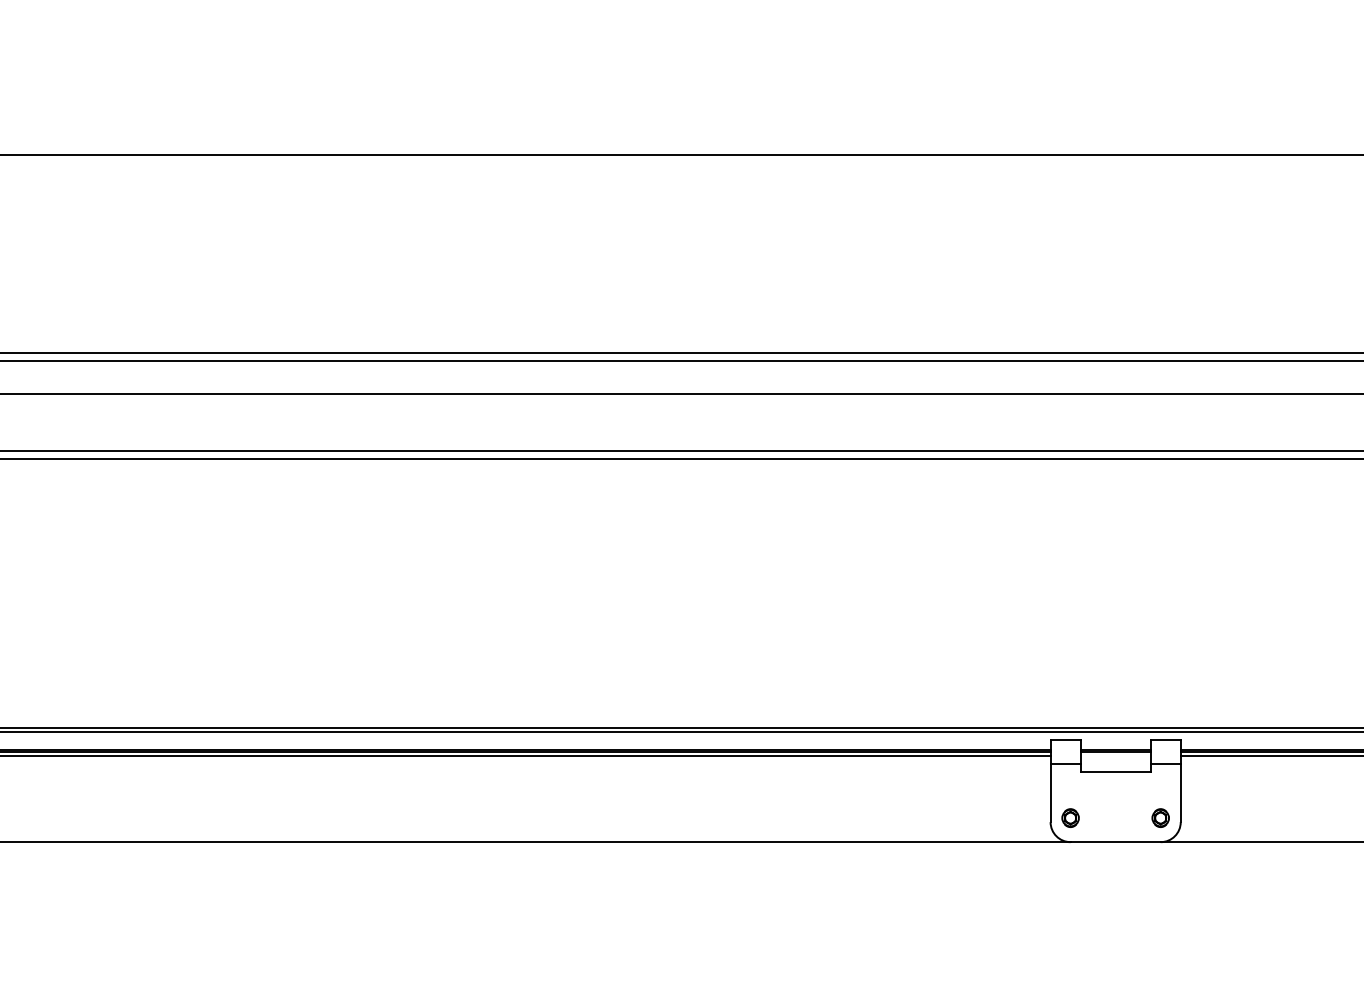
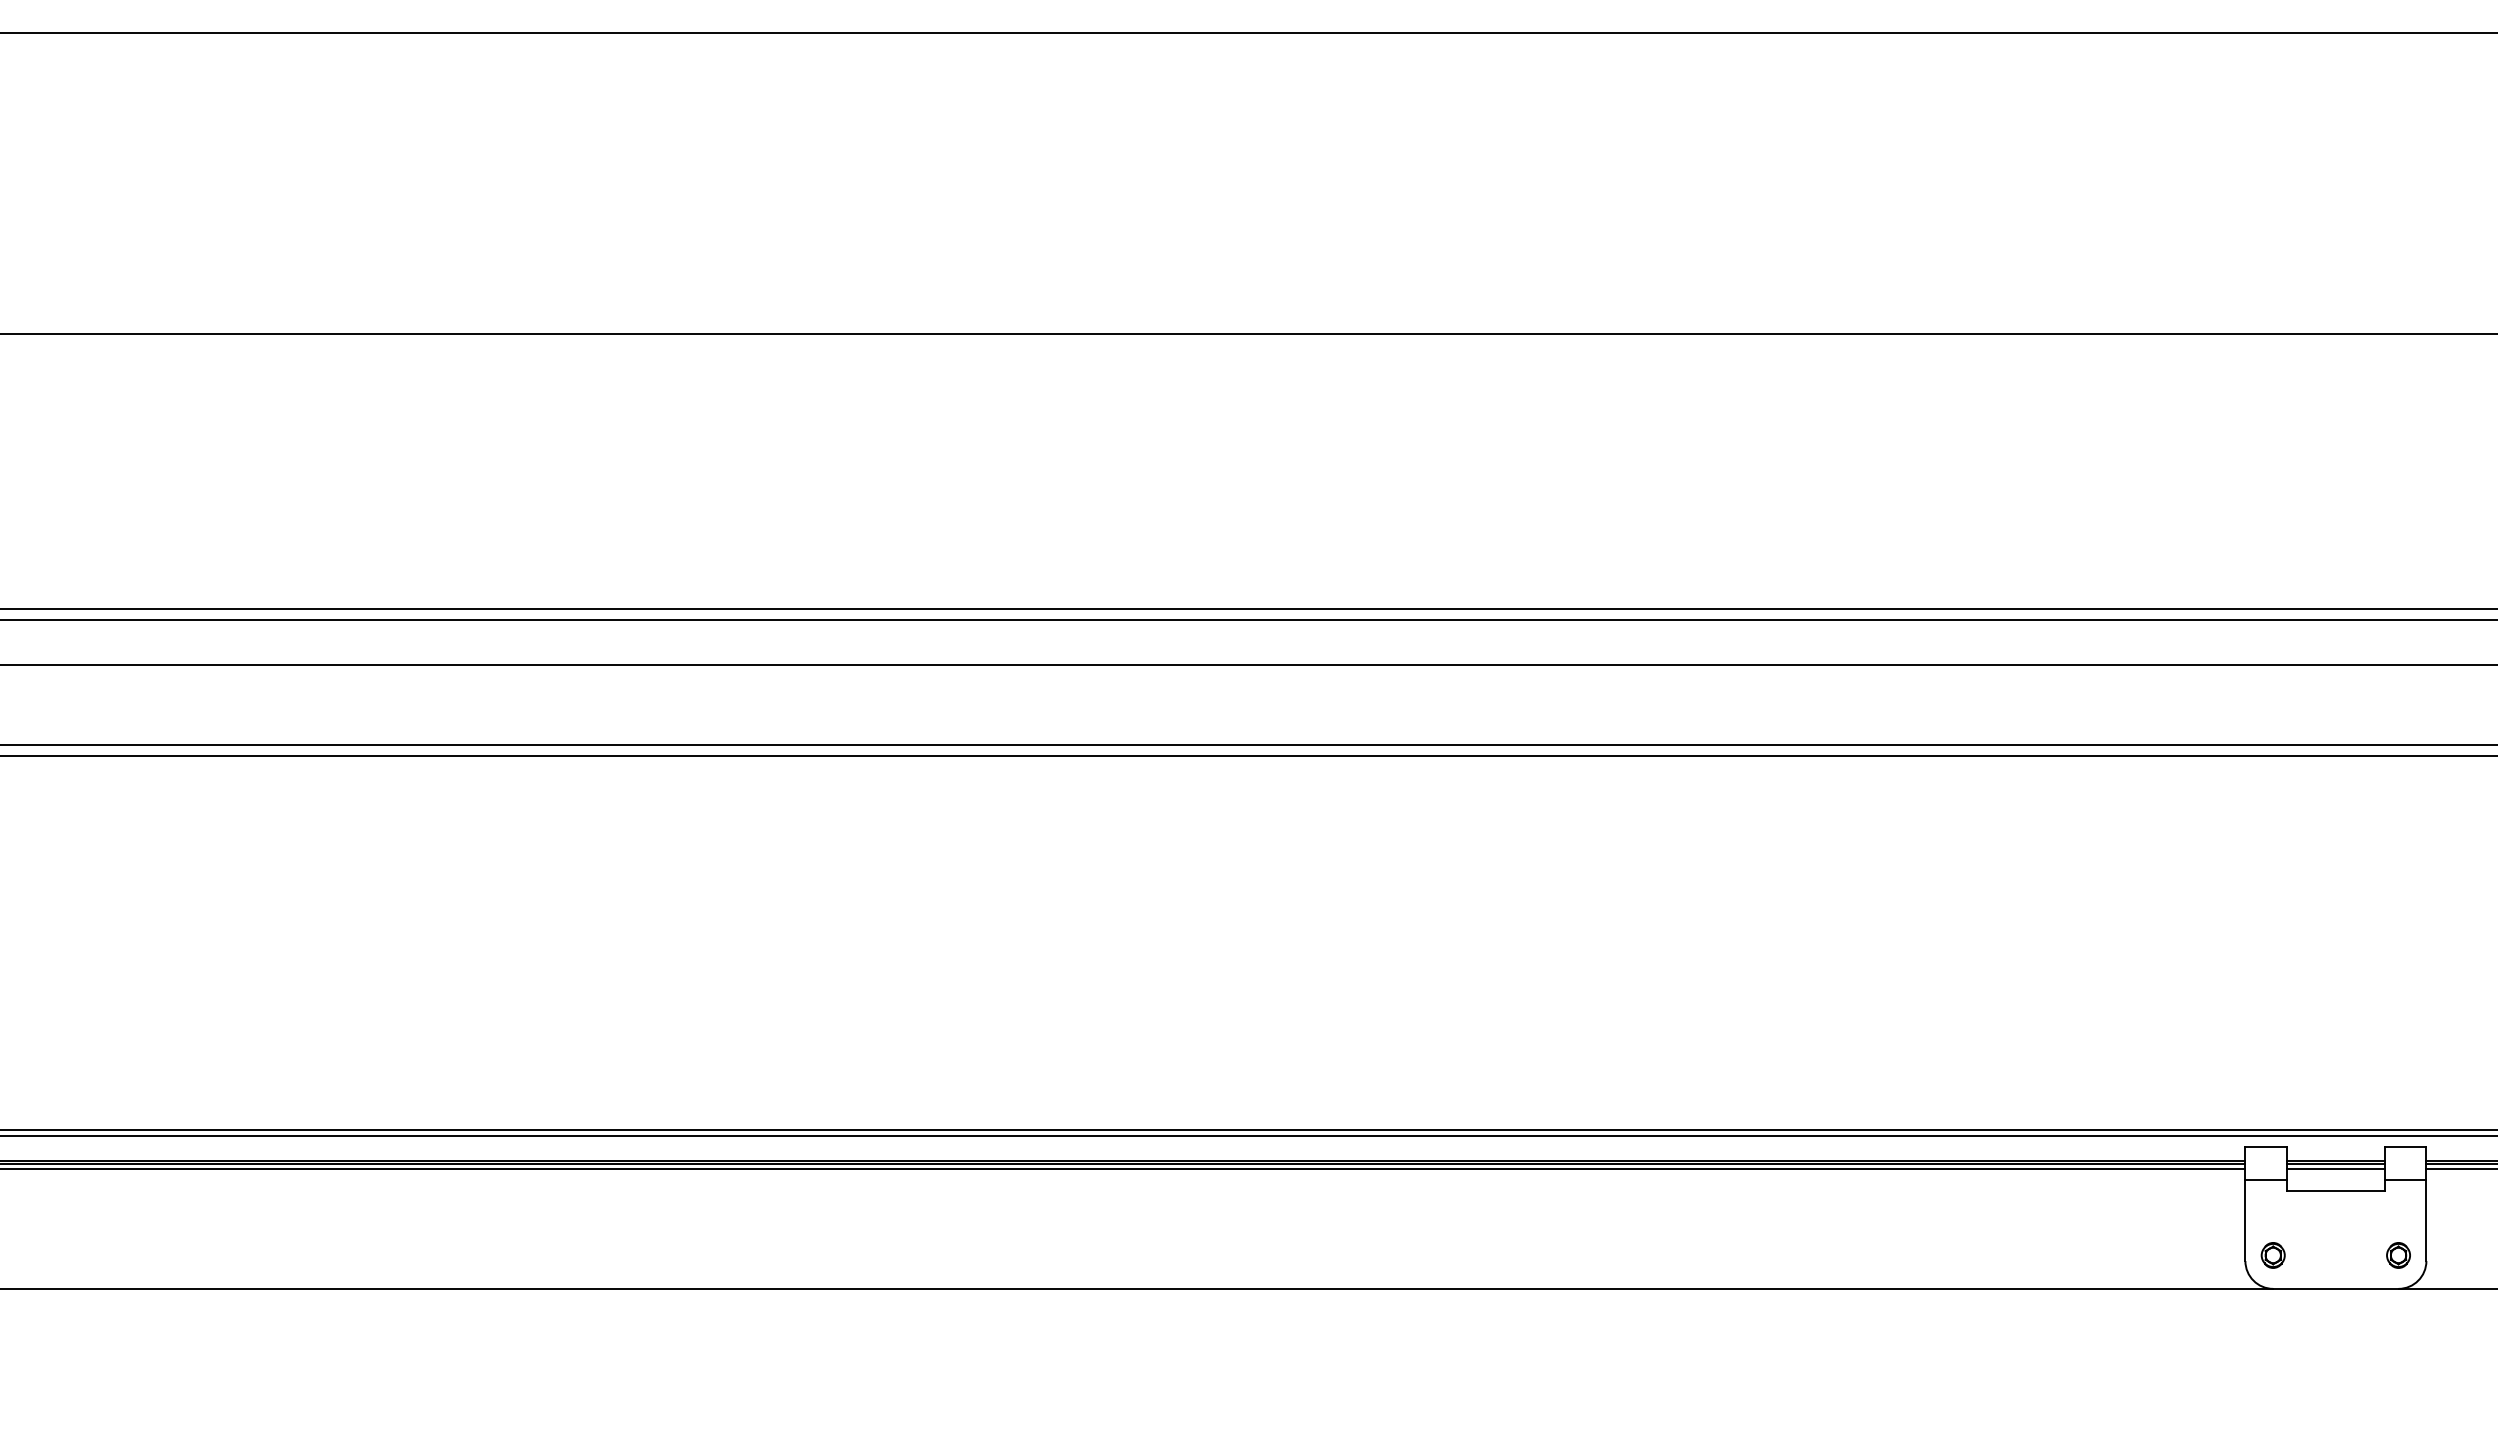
line: (1115, 756) -> (2335, 1169), added

